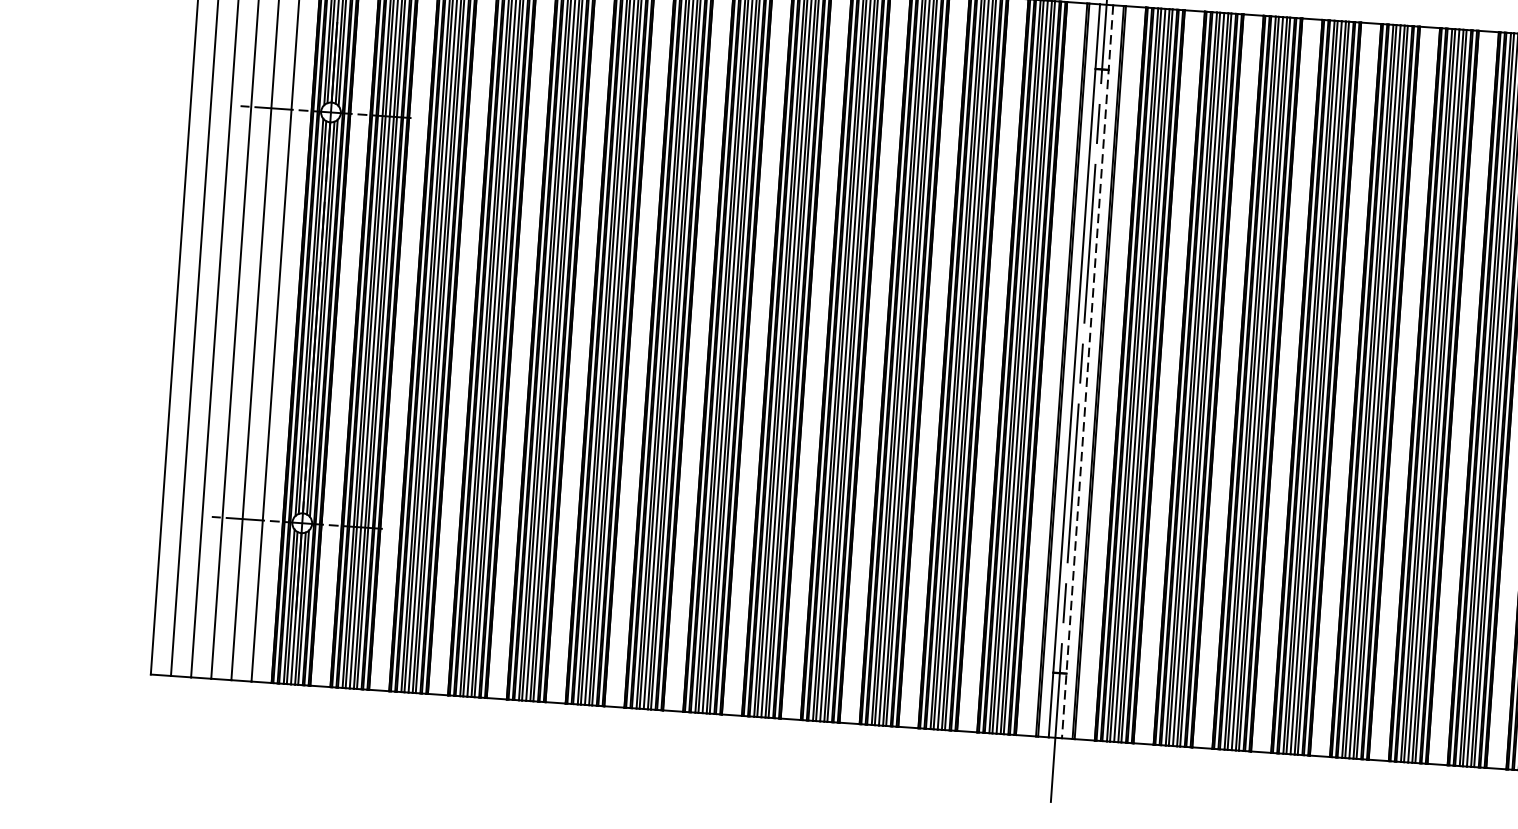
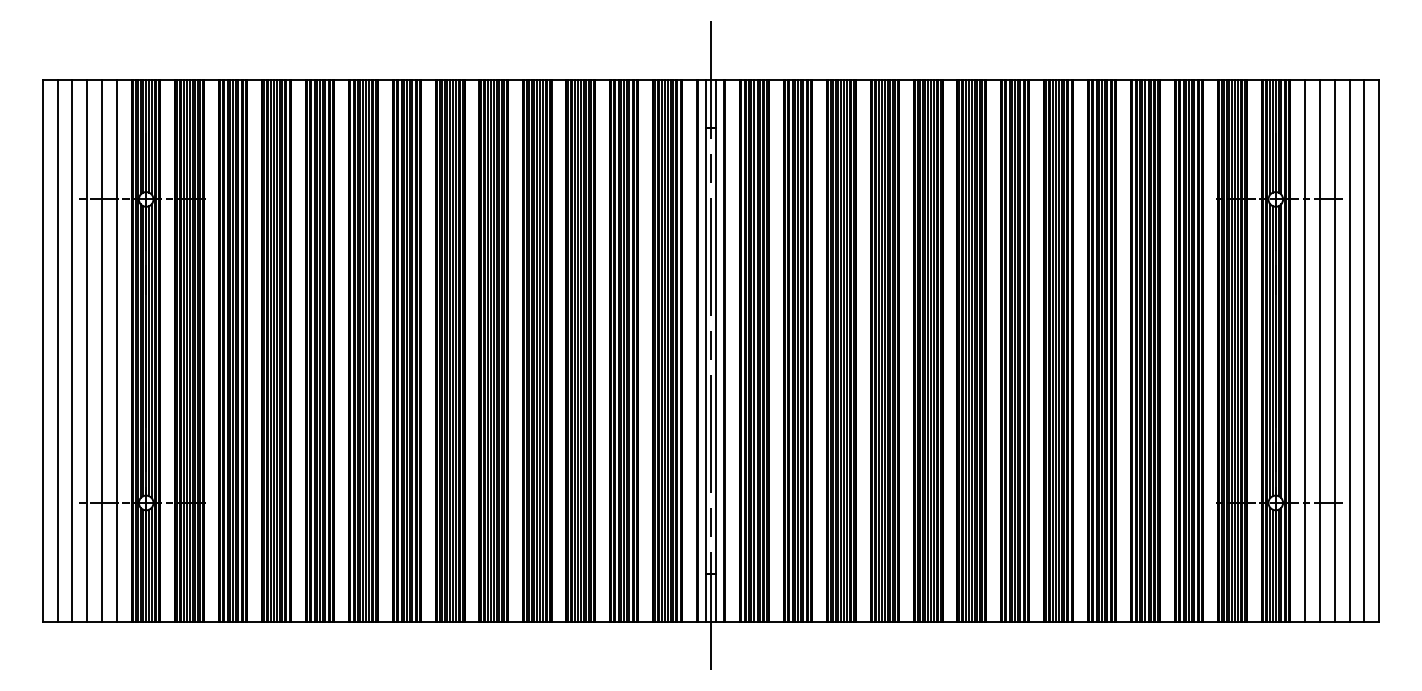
line: (1087, 372) -> (715, 351), dashed -> solid

